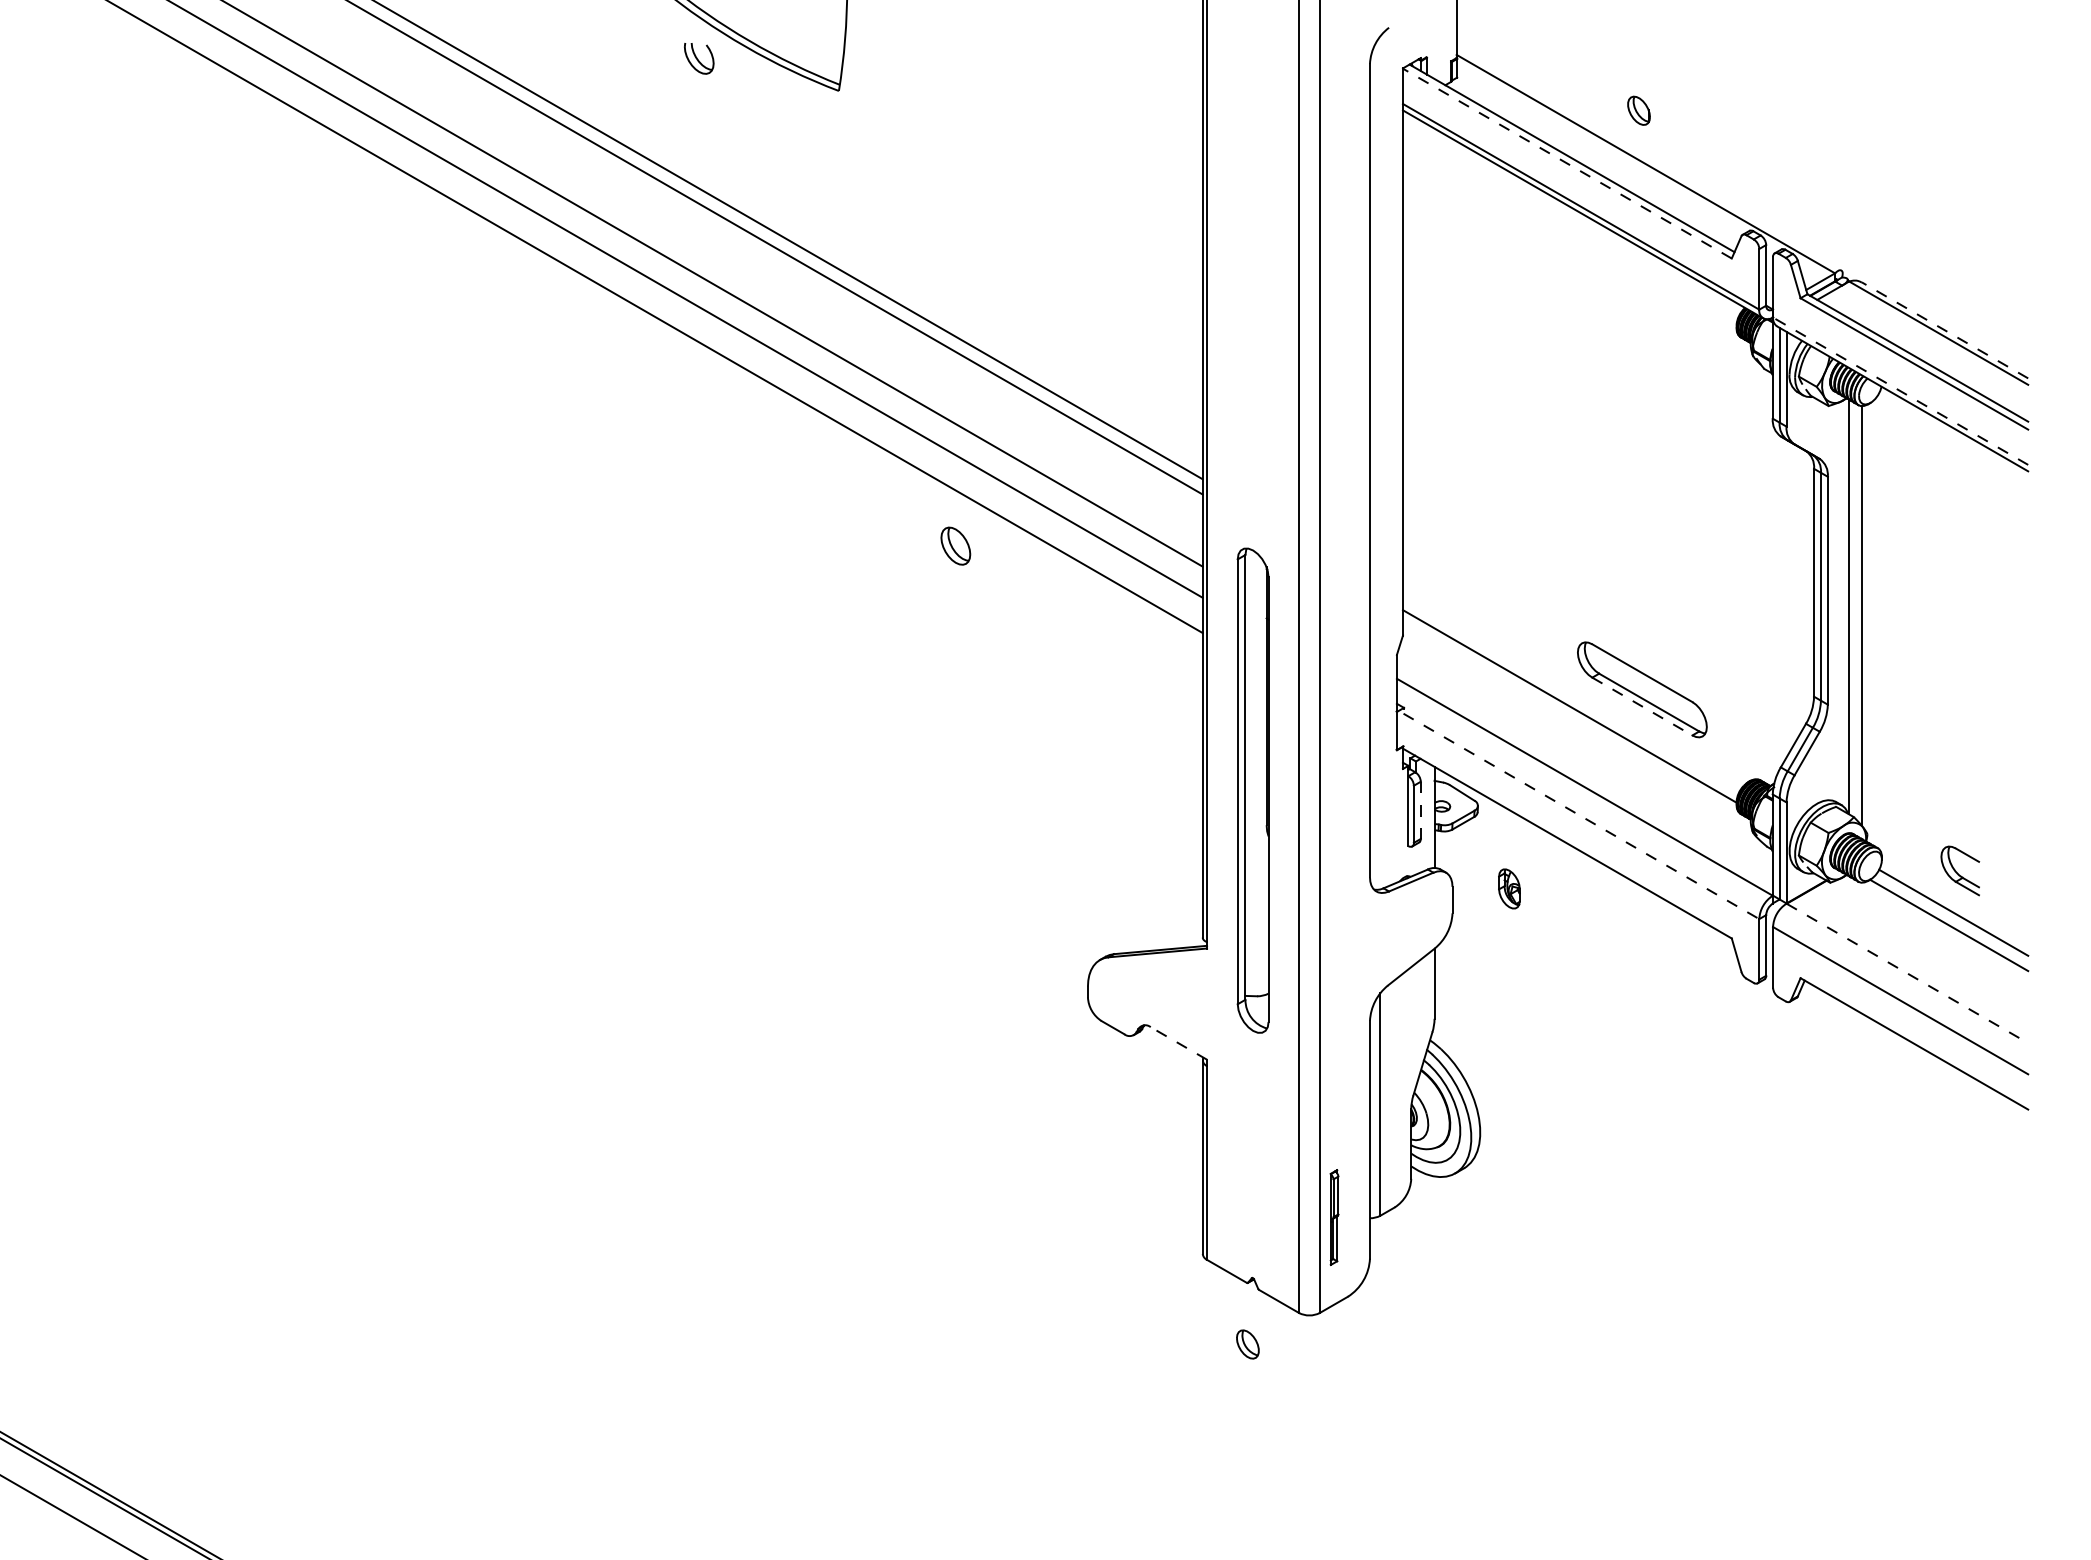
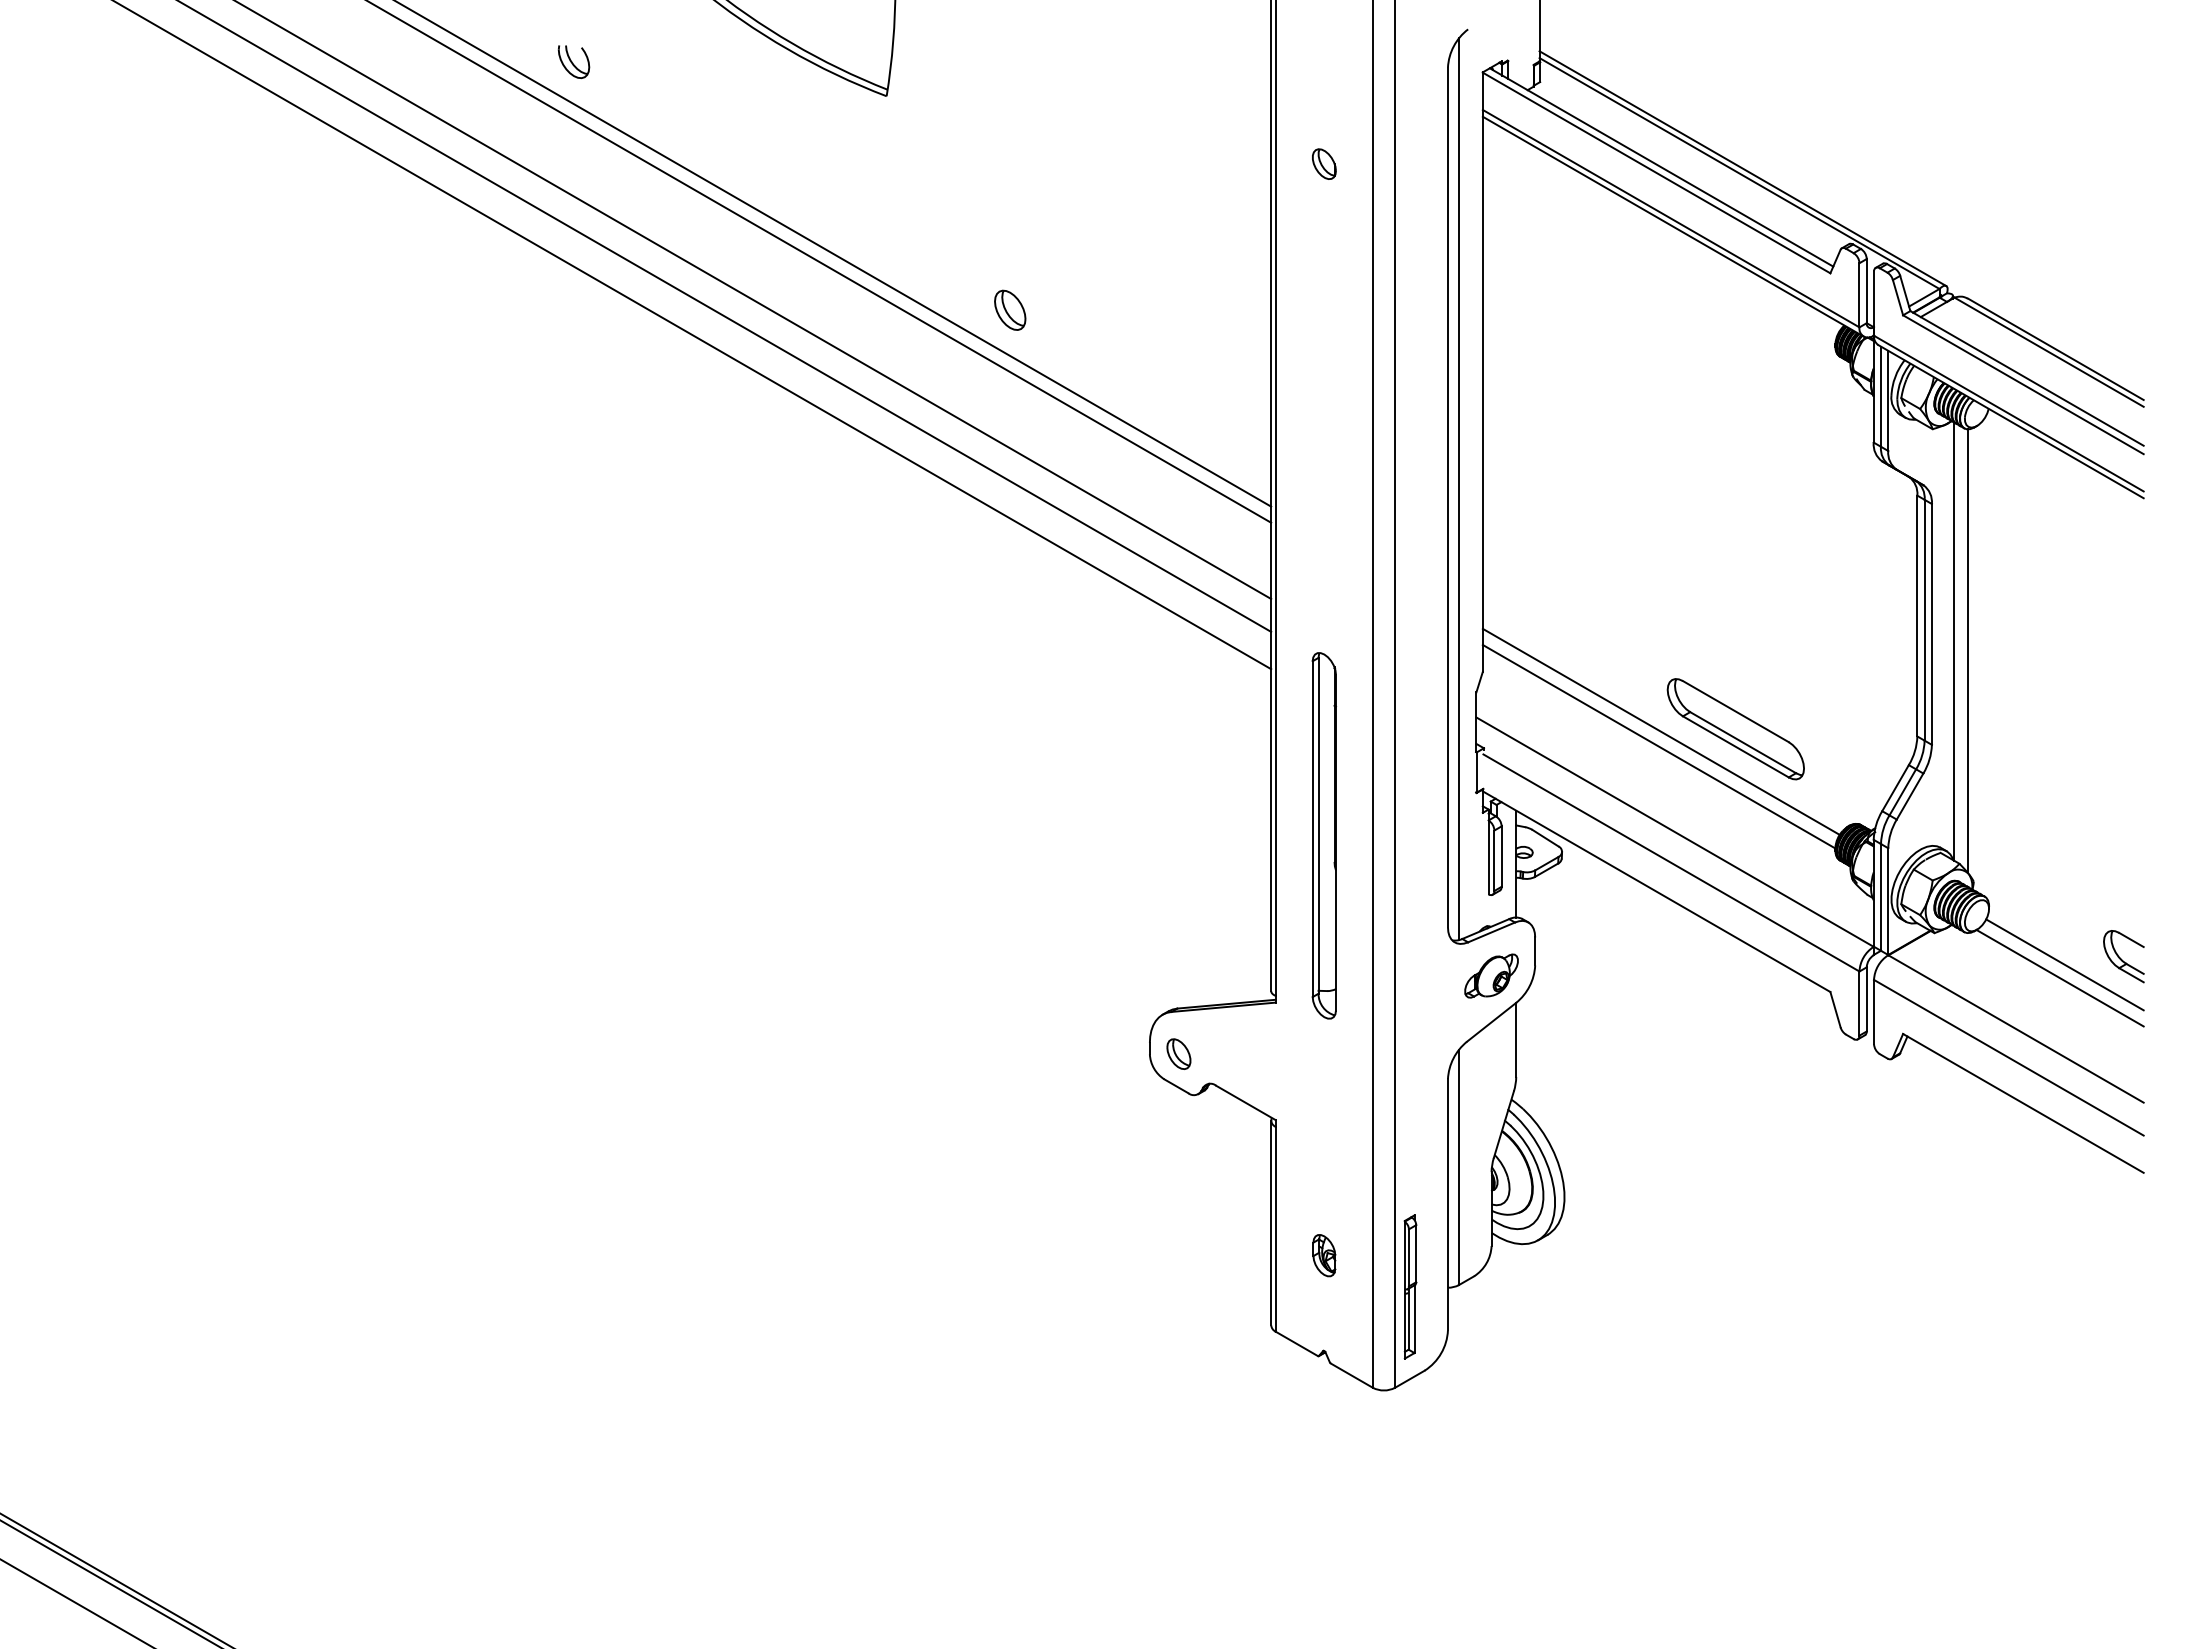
part: (698, 59) -> (573, 62), moved
part: (1639, 110) -> (1324, 163), moved
line: (1648, 159) -> (1742, 168), added
line: (1567, 164) -> (1656, 173), dashed -> solid
line: (1944, 330) -> (2055, 349), dashed -> solid
line: (1900, 391) -> (2008, 413), dashed -> solid
line: (1380, 463) -> (1459, 489), added
part: (956, 545) -> (1010, 309), moved
line: (1571, 692) -> (1660, 731), added
line: (1642, 707) -> (1736, 747), dashed -> solid
part: (1252, 790) -> (1323, 835), size x0.71
line: (1420, 811) -> (1501, 857), dashed -> solid
line: (1581, 816) -> (1671, 863), dashed -> solid
part: (1959, 870) -> (2123, 956), moved
part: (1509, 888) -> (1324, 1255), moved
part: (1411, 922) -> (1491, 975), added
line: (1907, 973) -> (2016, 1029), dashed -> solid
line: (1178, 1043) -> (1245, 1102), dashed -> solid
part: (1334, 1217) -> (1410, 1286), size x1.43
part: (1247, 1343) -> (1178, 1053), moved

